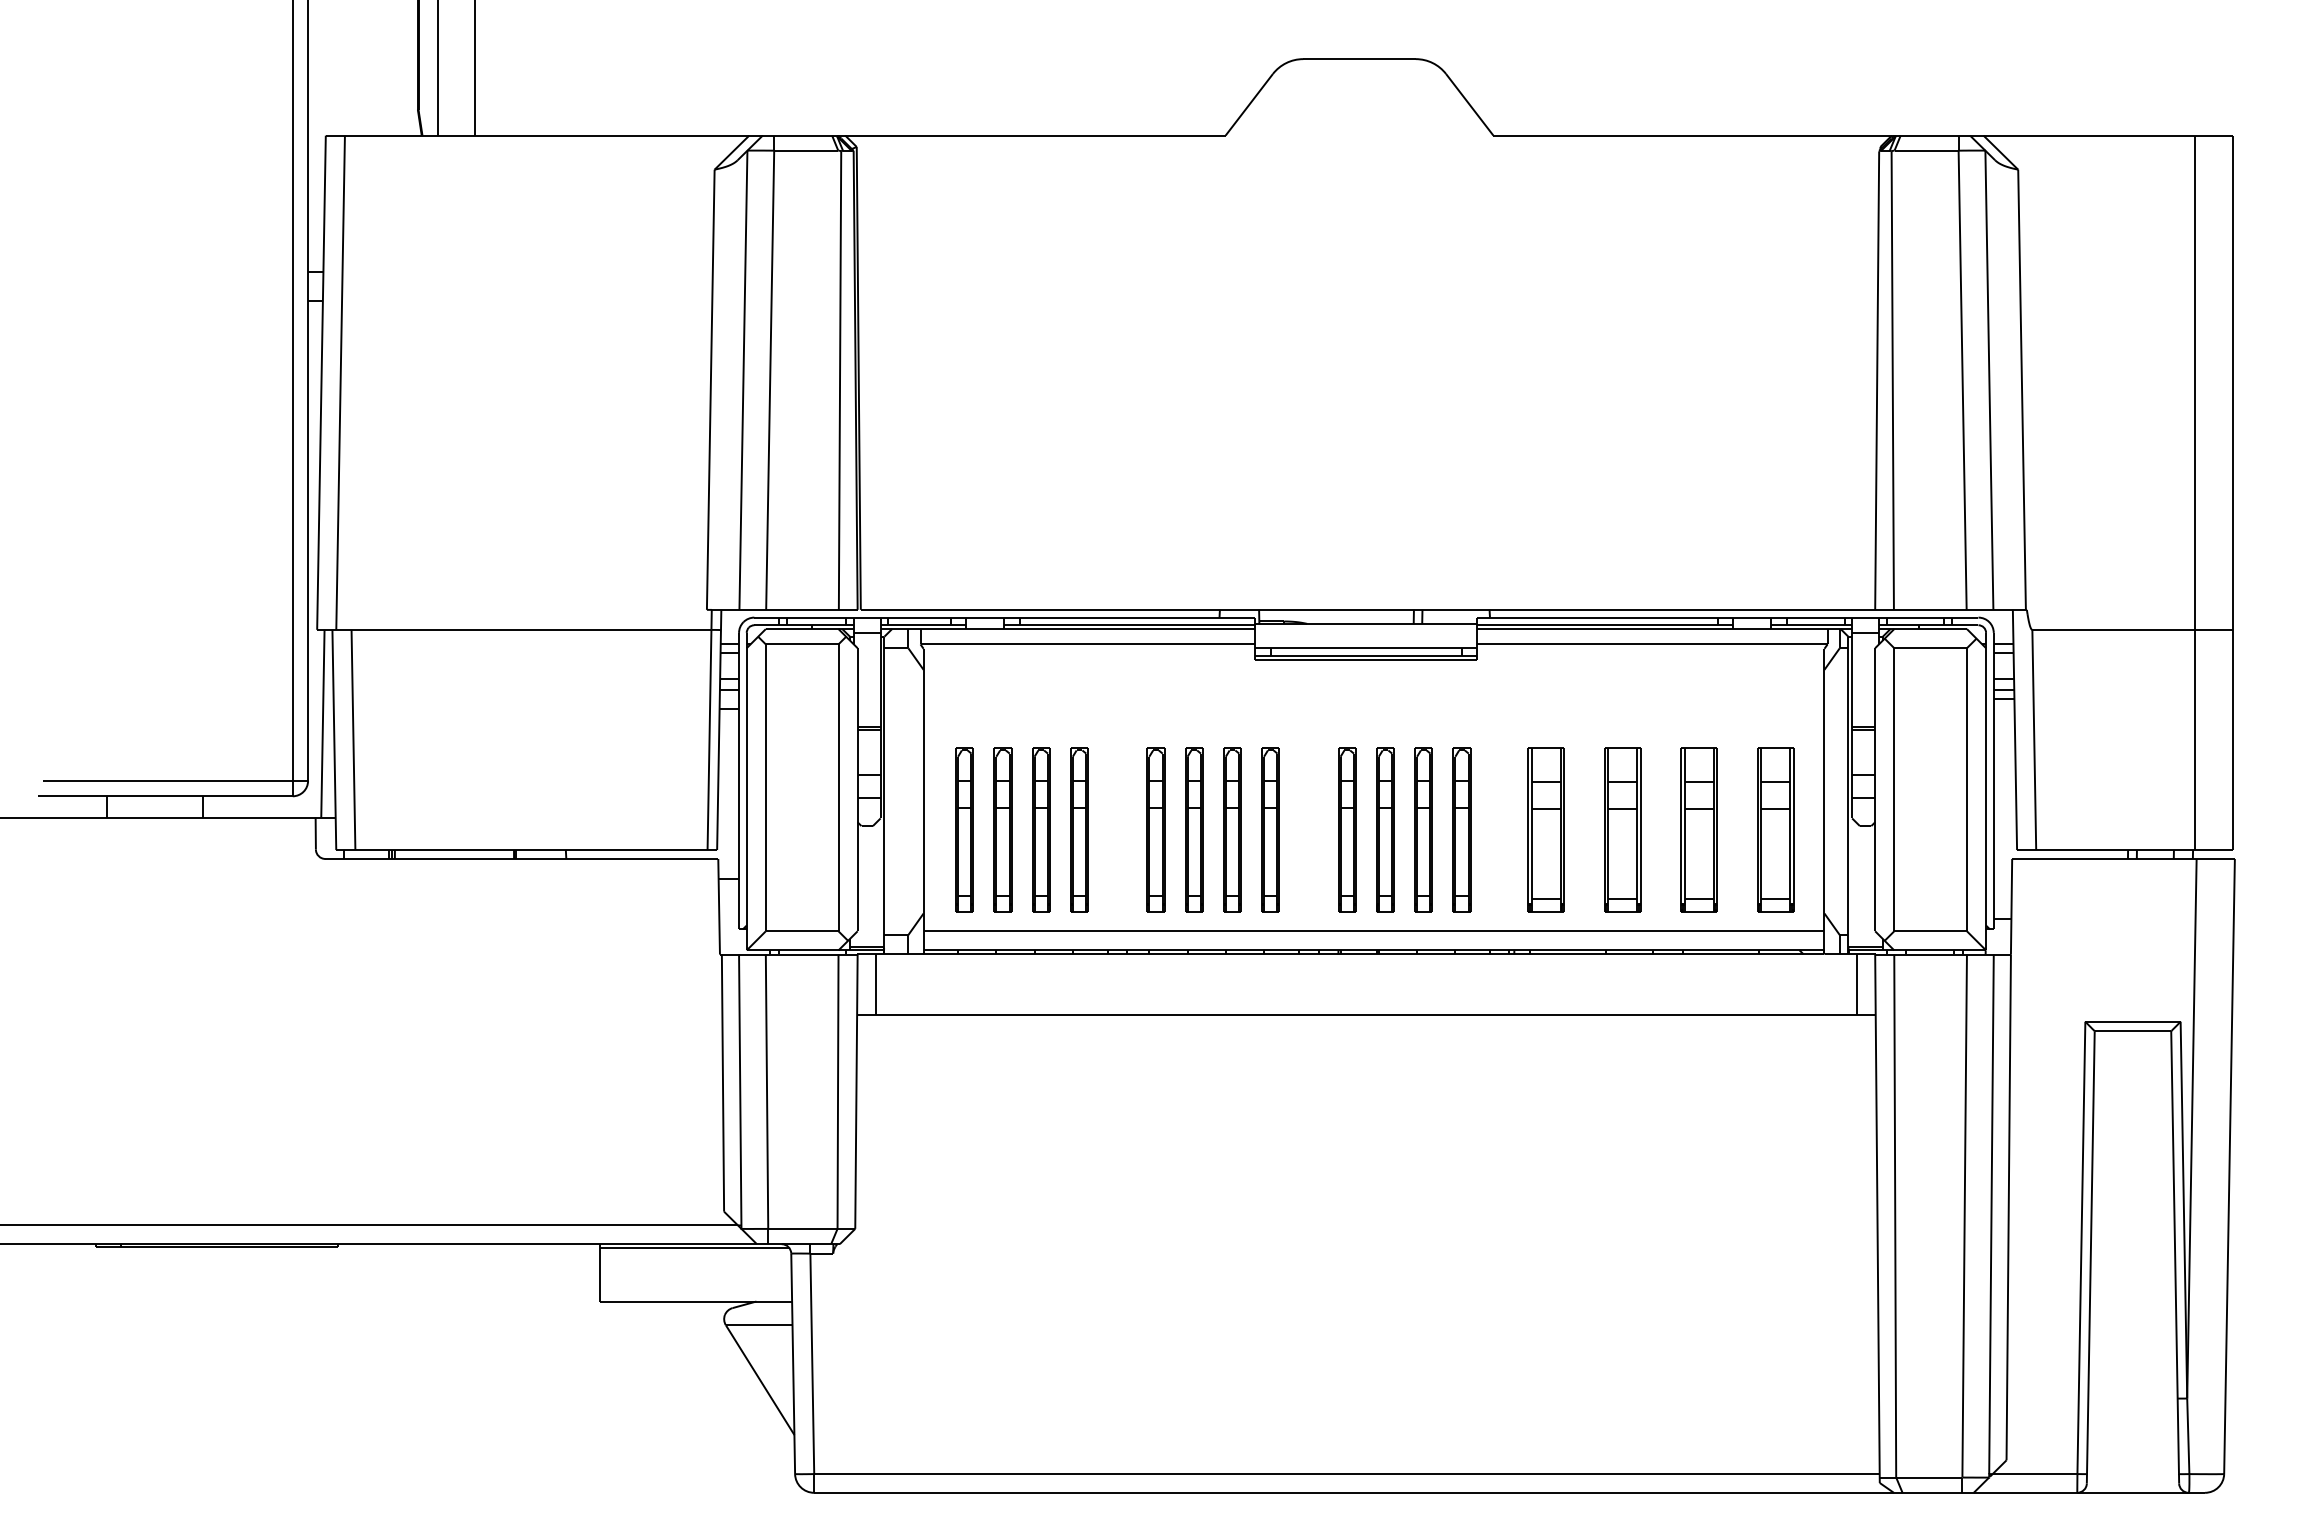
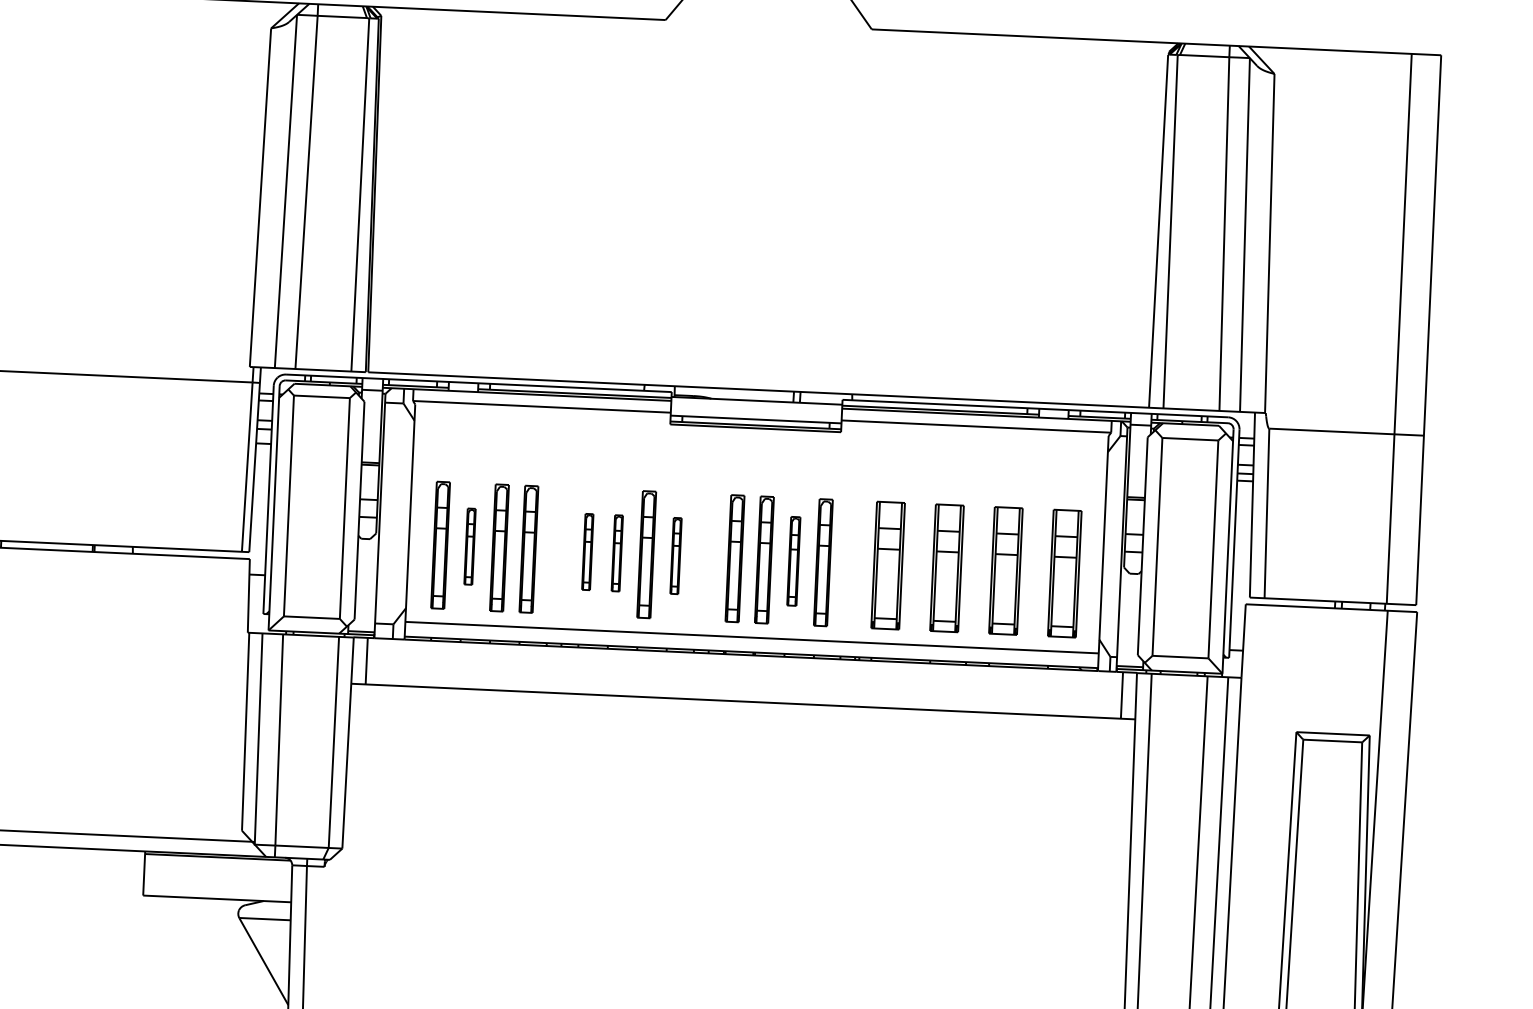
part: (1002, 829) -> (469, 546), size x0.6
part: (1155, 829) -> (587, 551), size x0.6
part: (1194, 829) -> (617, 553), size x0.6
part: (1270, 829) -> (675, 555), size x0.6
part: (1423, 829) -> (793, 561), size x0.7

